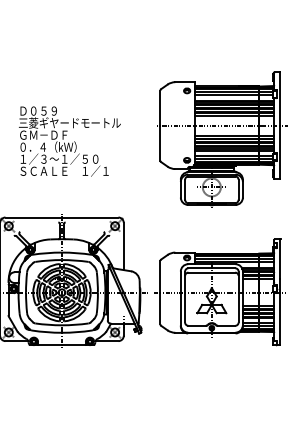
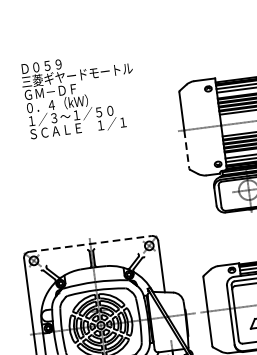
text: (69, 141) -> (79, 95), moved
line: (160, 143) -> (186, 149), solid -> dashed
line: (62, 217) -> (90, 243), solid -> dashed

